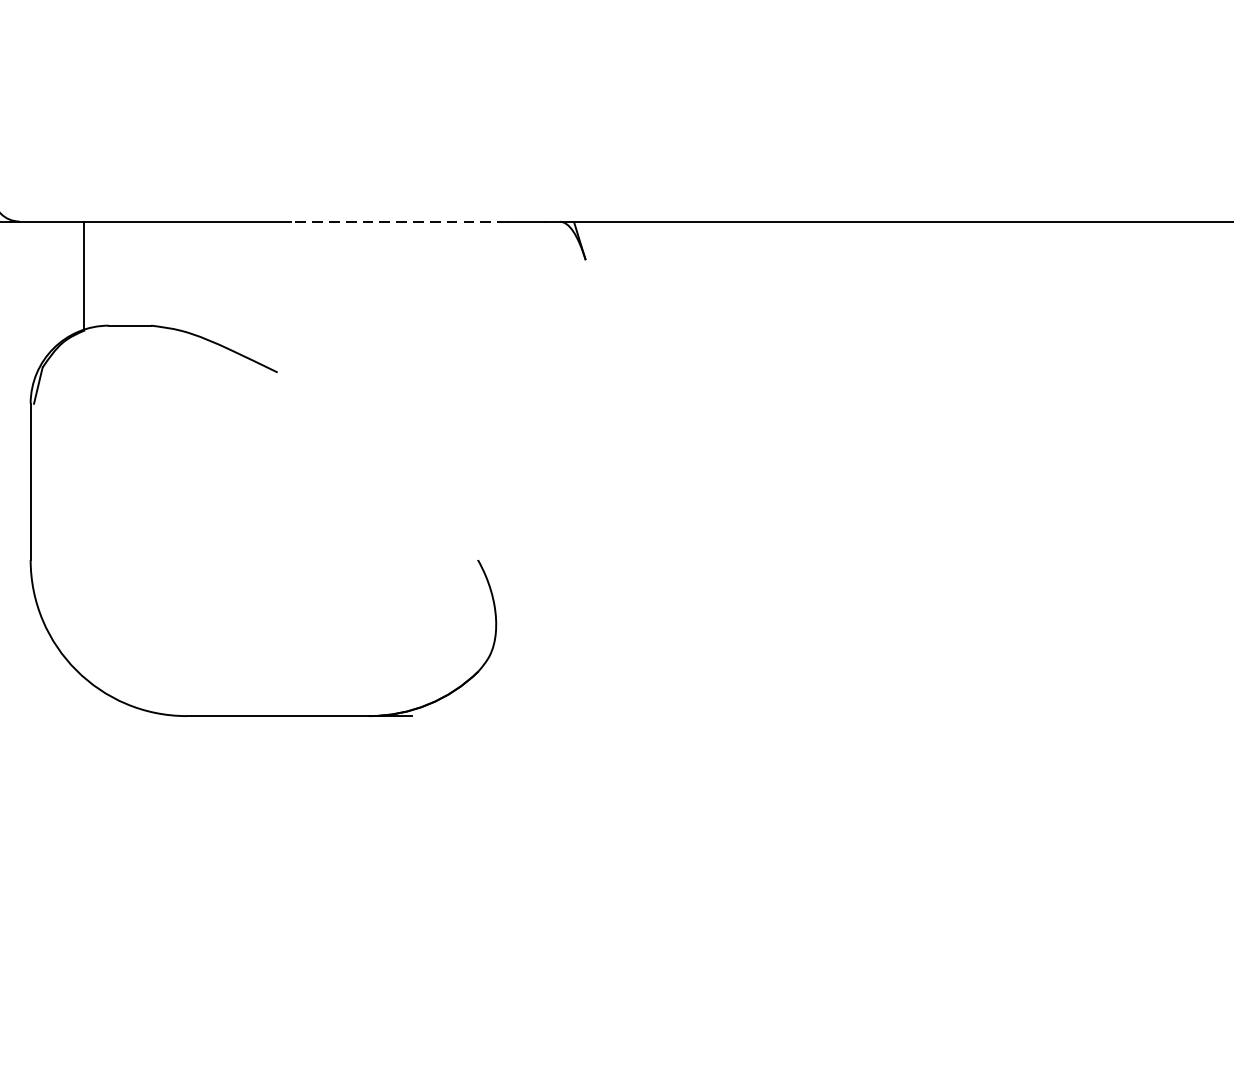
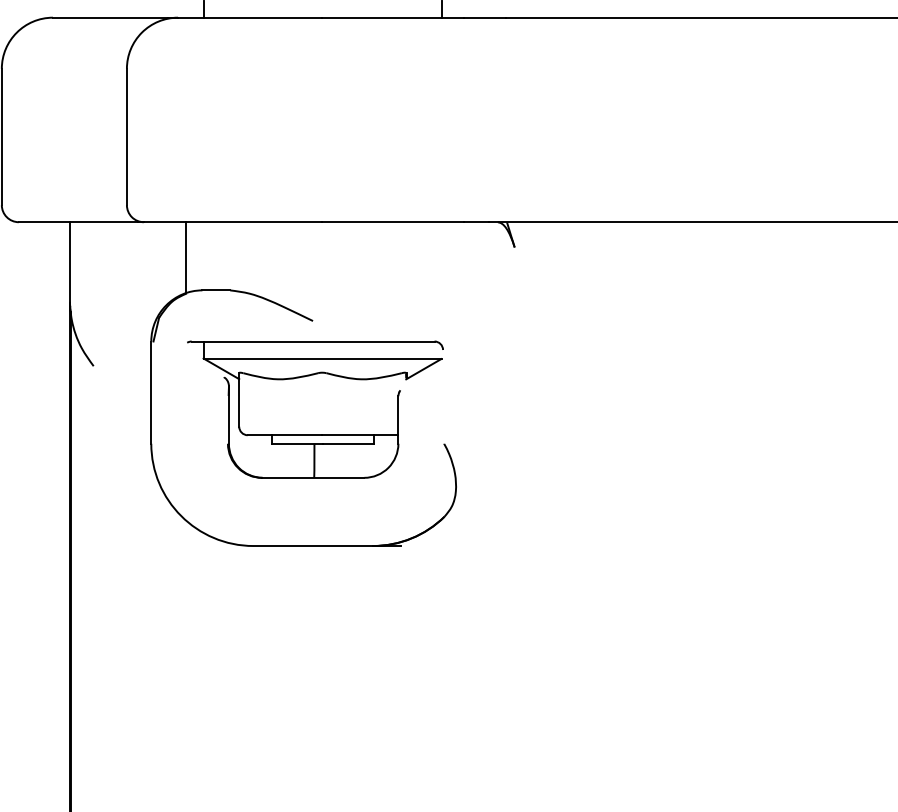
line: (399, 221) -> (392, 222), dashed -> solid
part: (281, 545) -> (315, 434), added

